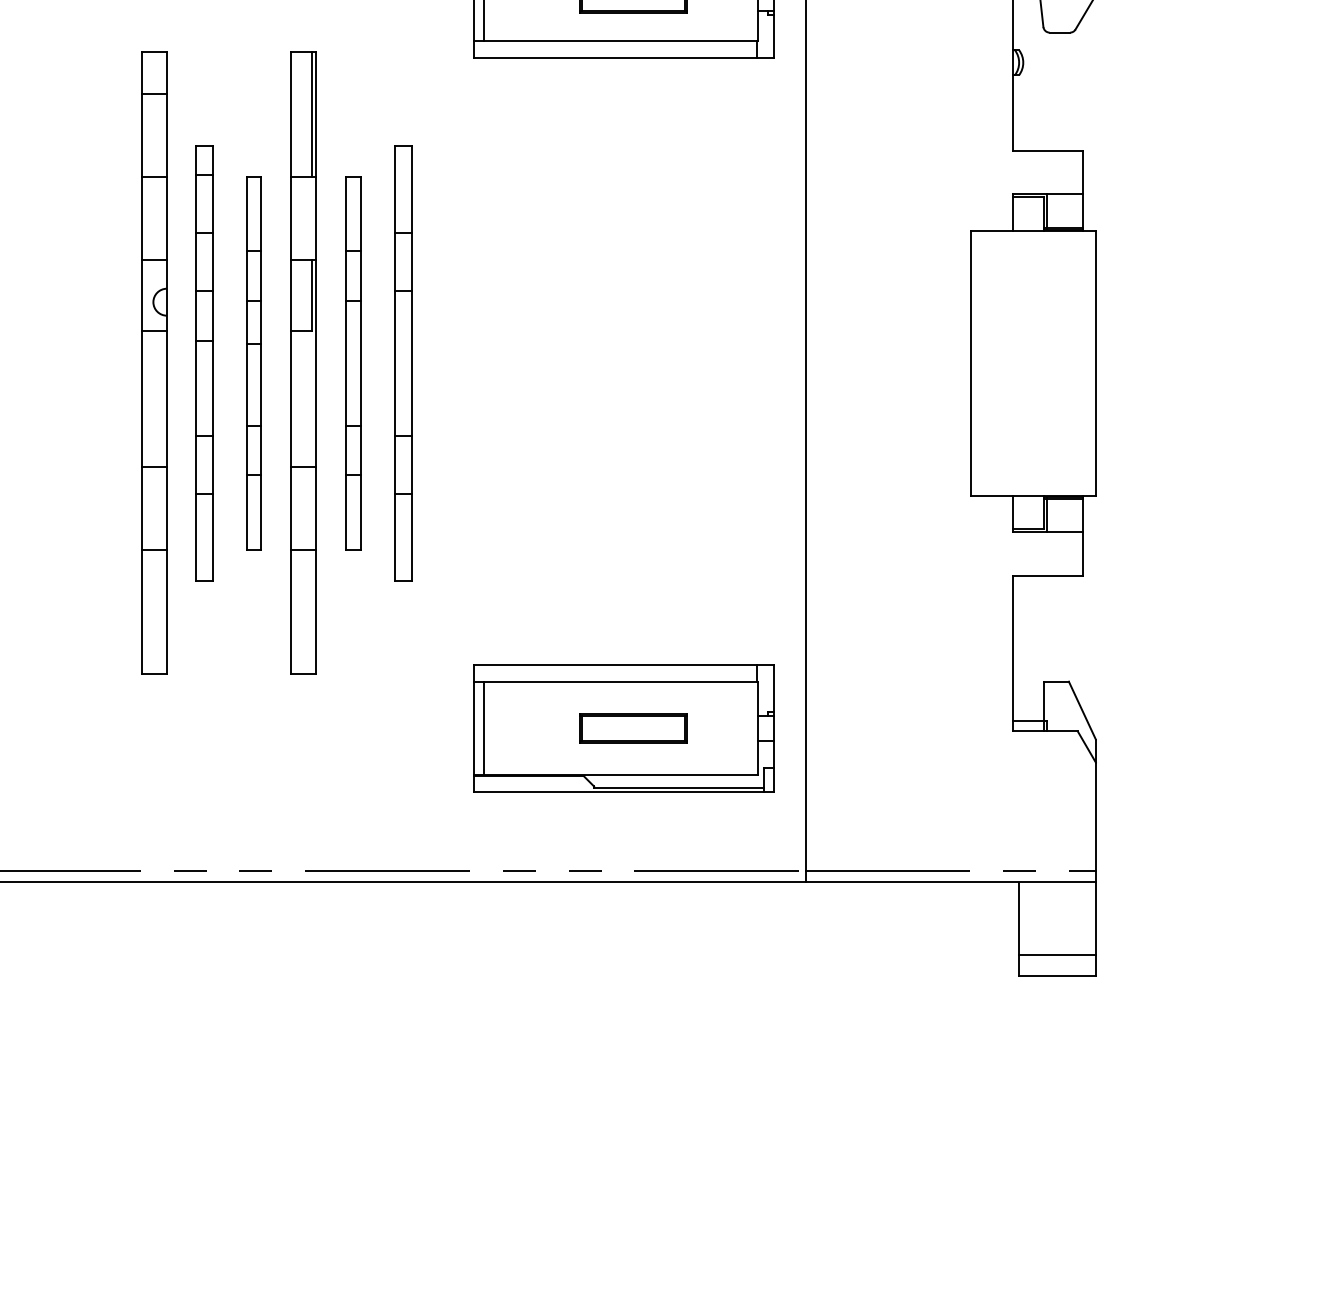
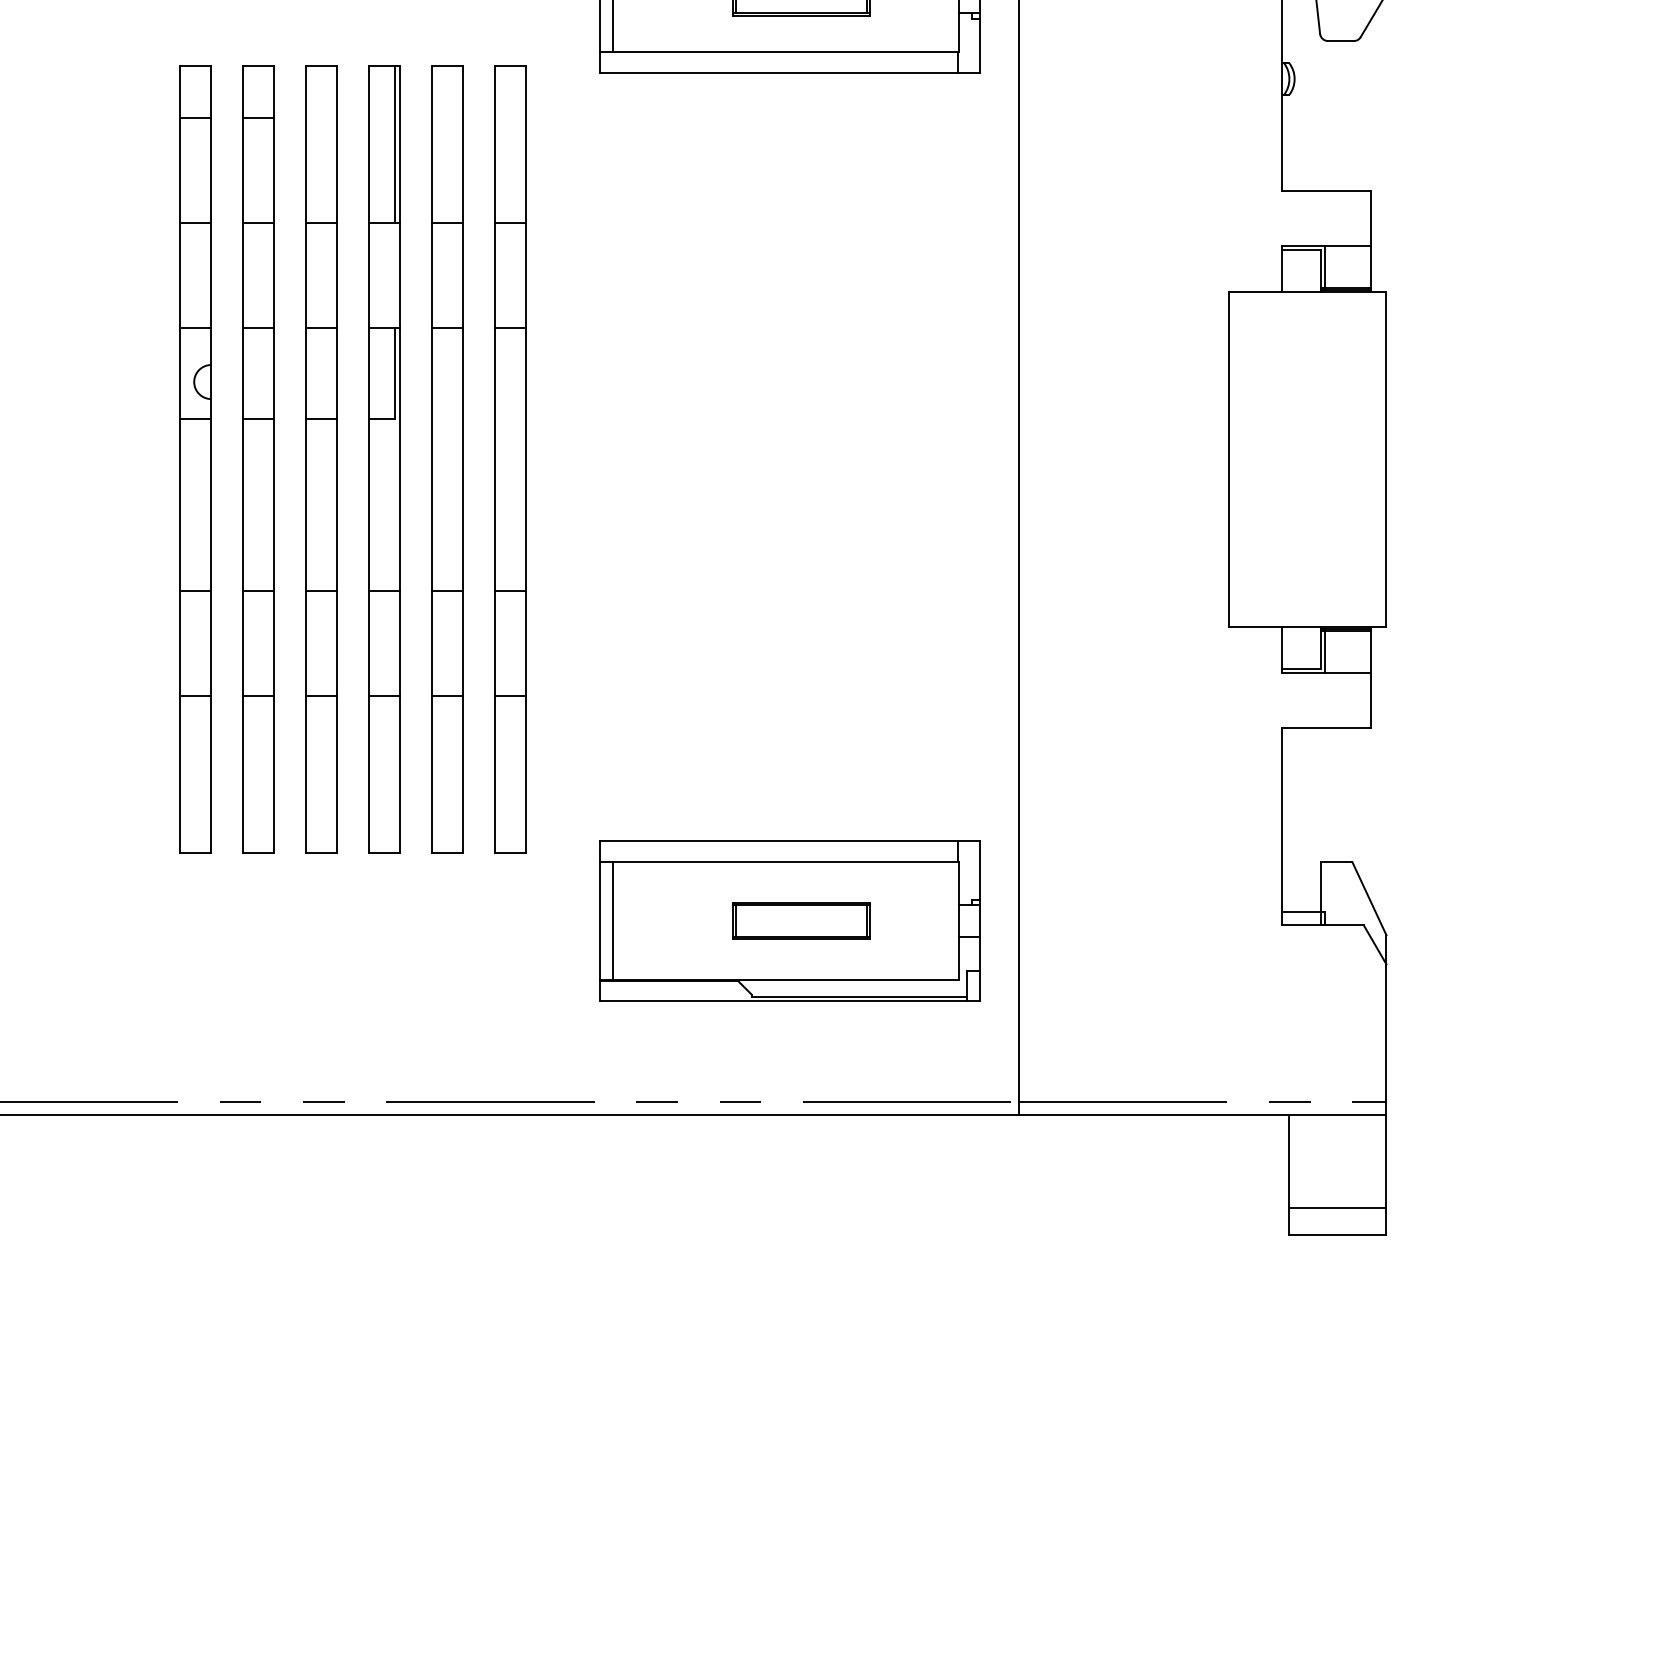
part: (204, 363) -> (258, 459), size x1.43
part: (254, 363) -> (321, 459), size x1.67
part: (353, 363) -> (447, 459), size x1.67
part: (403, 363) -> (510, 459), size x1.43

